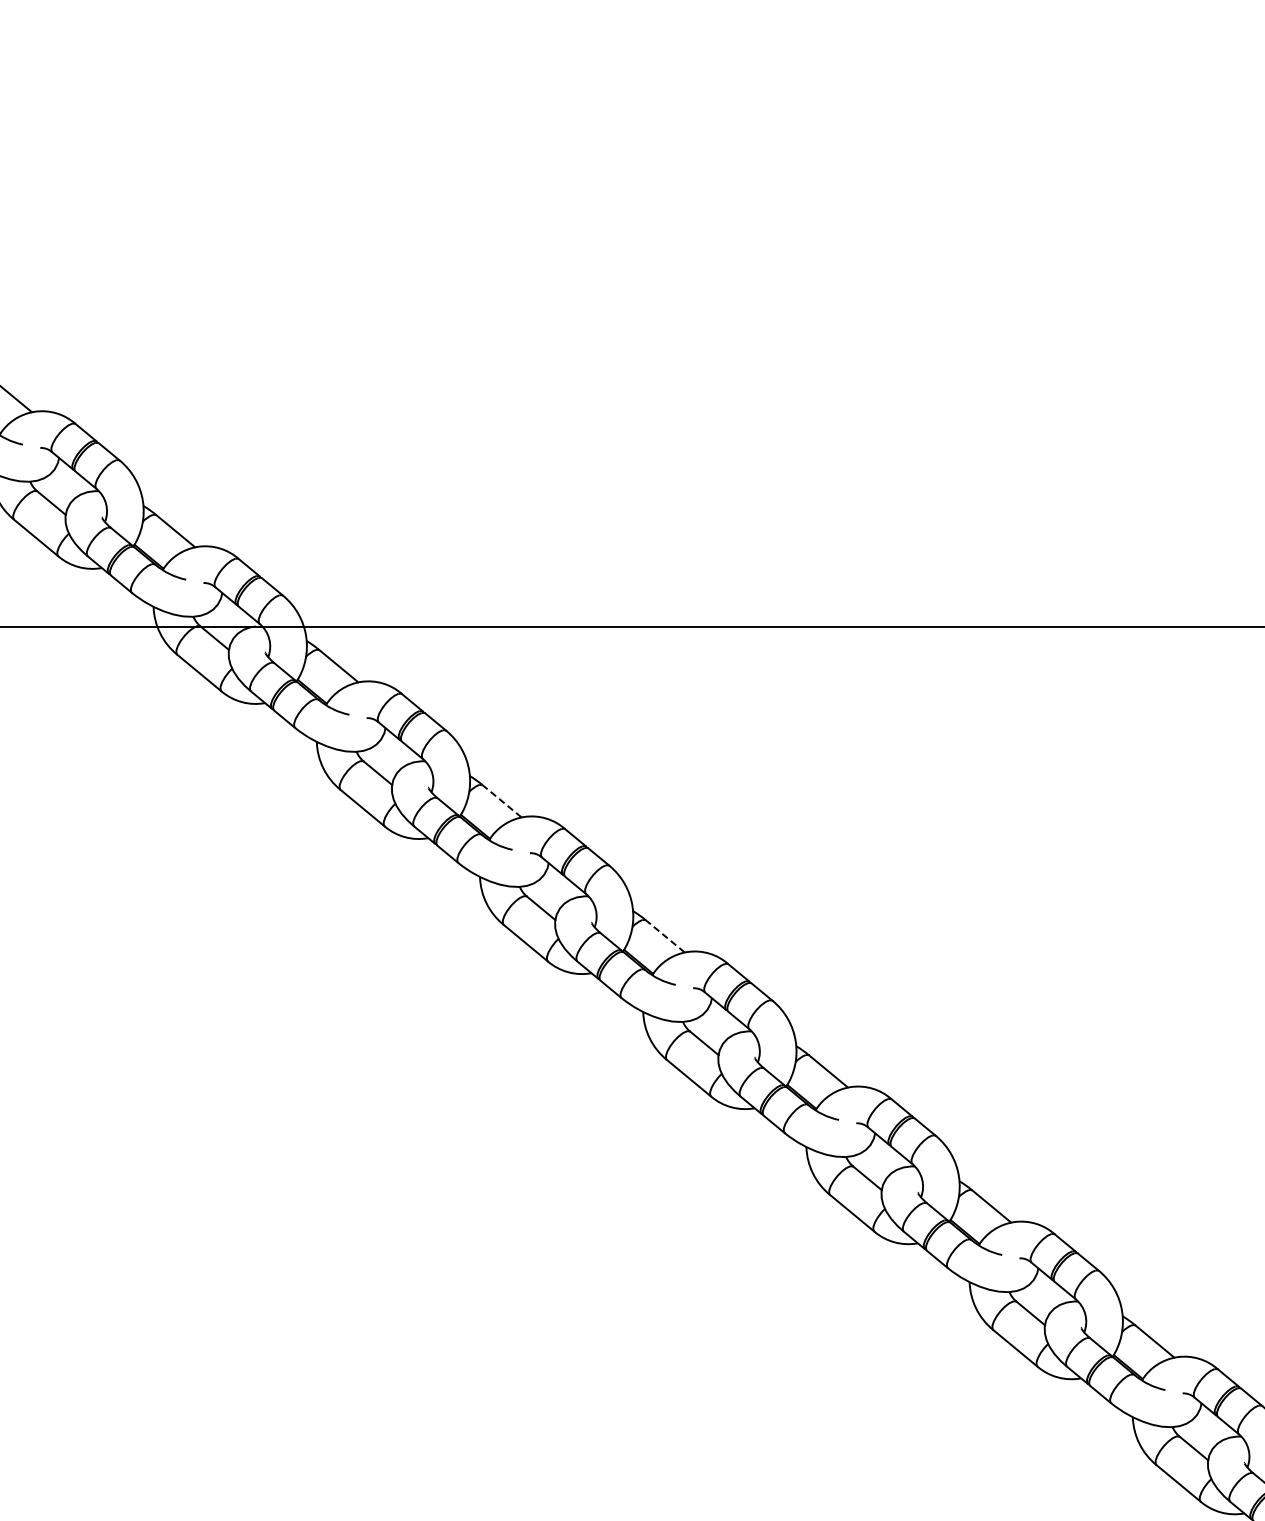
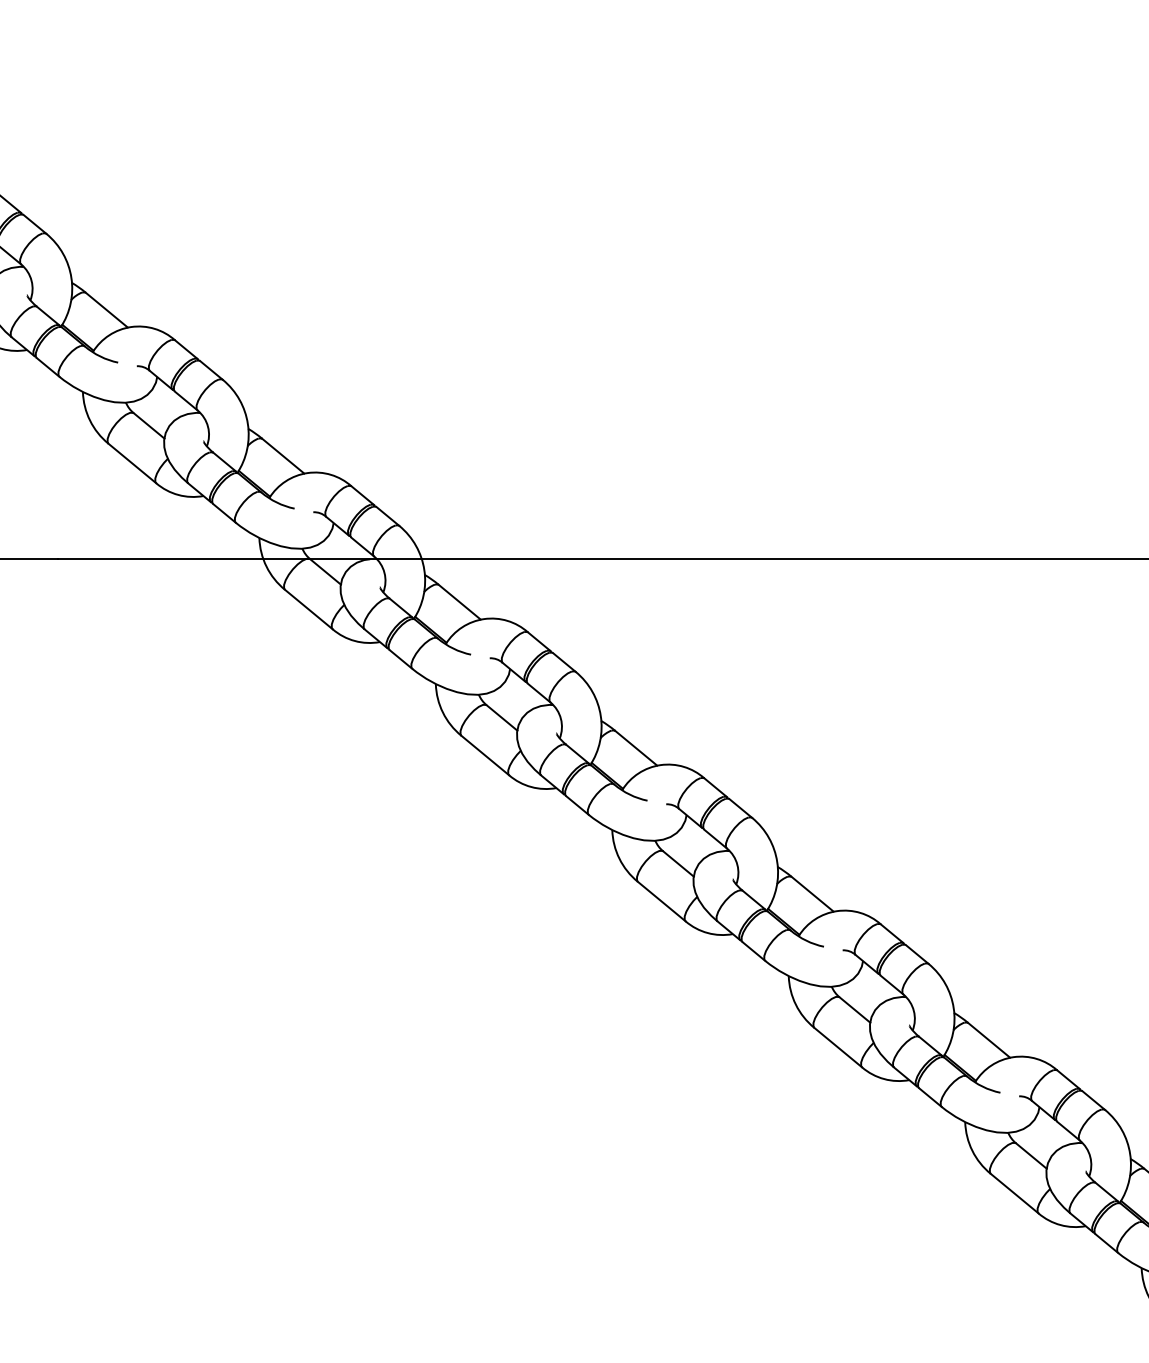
line: (501, 801) -> (635, 748), dashed -> solid
line: (664, 936) -> (811, 894), dashed -> solid

